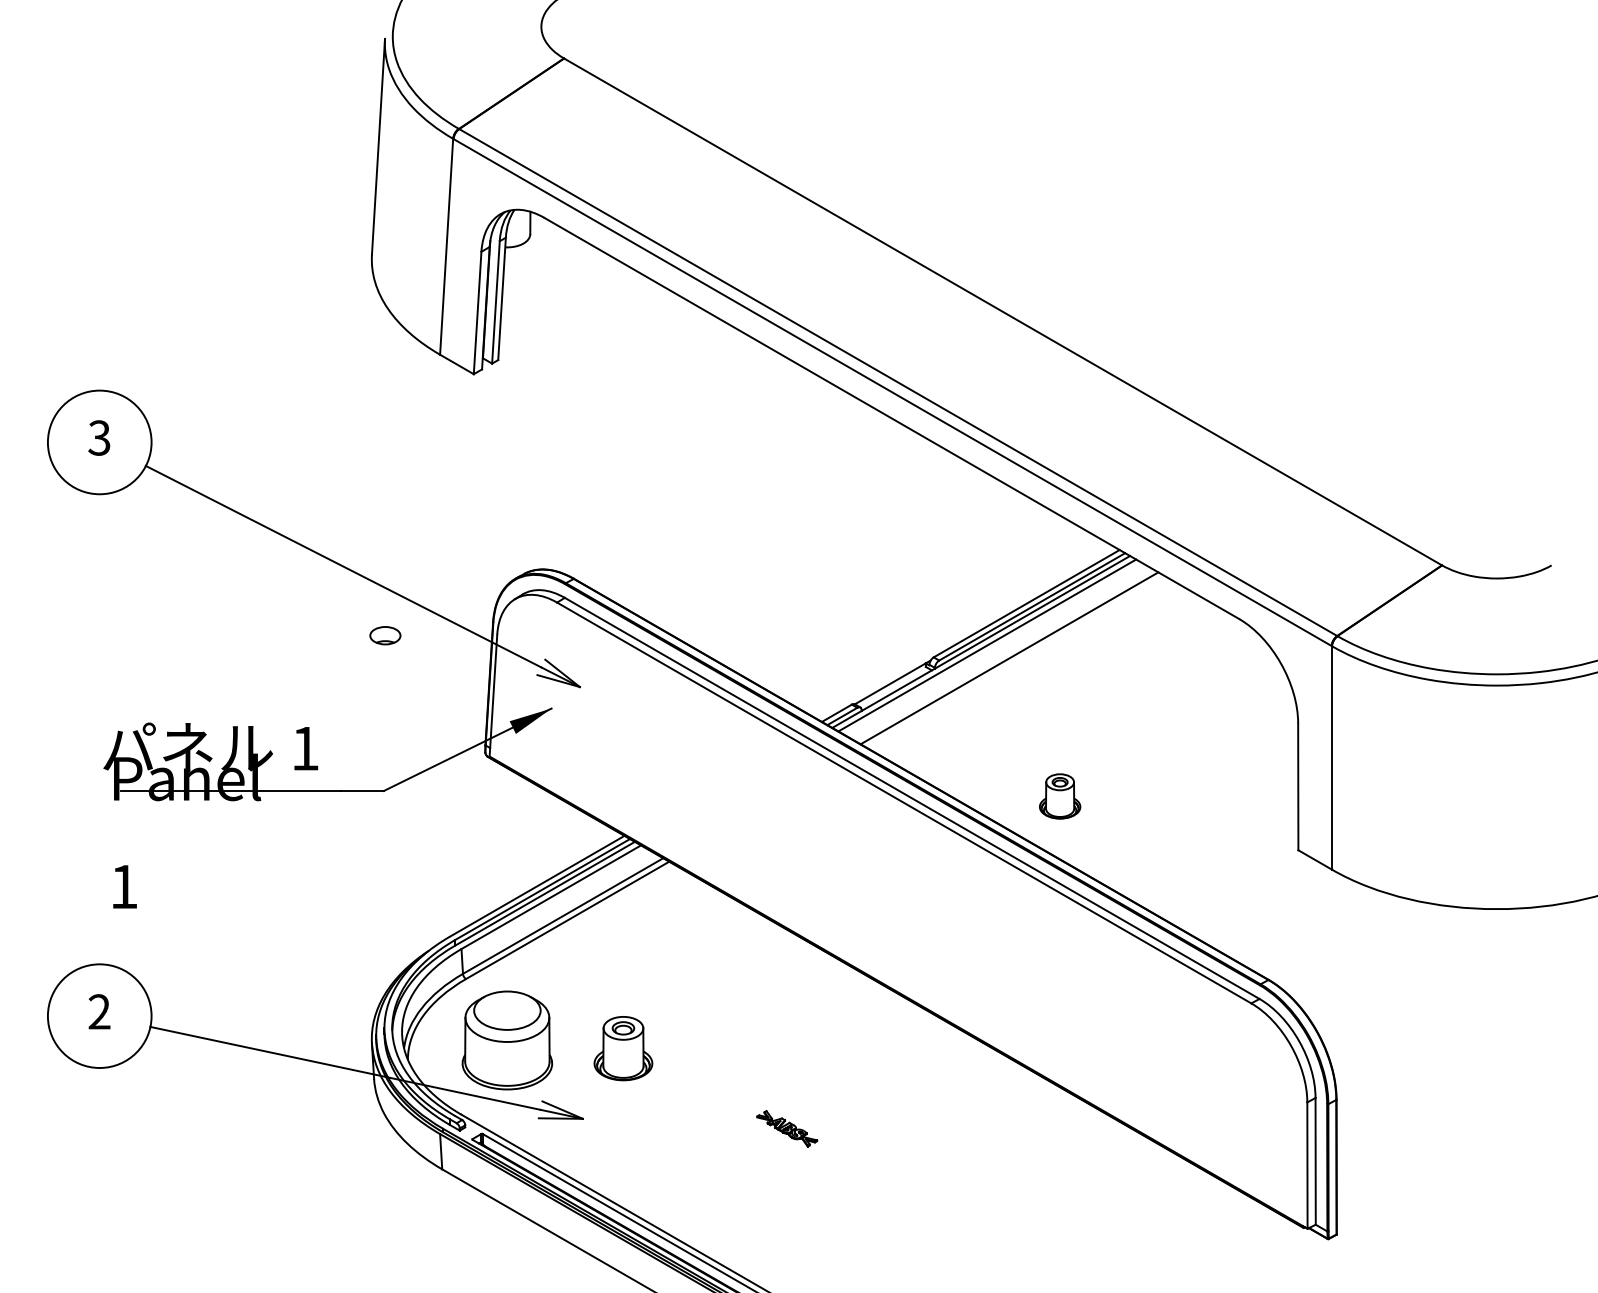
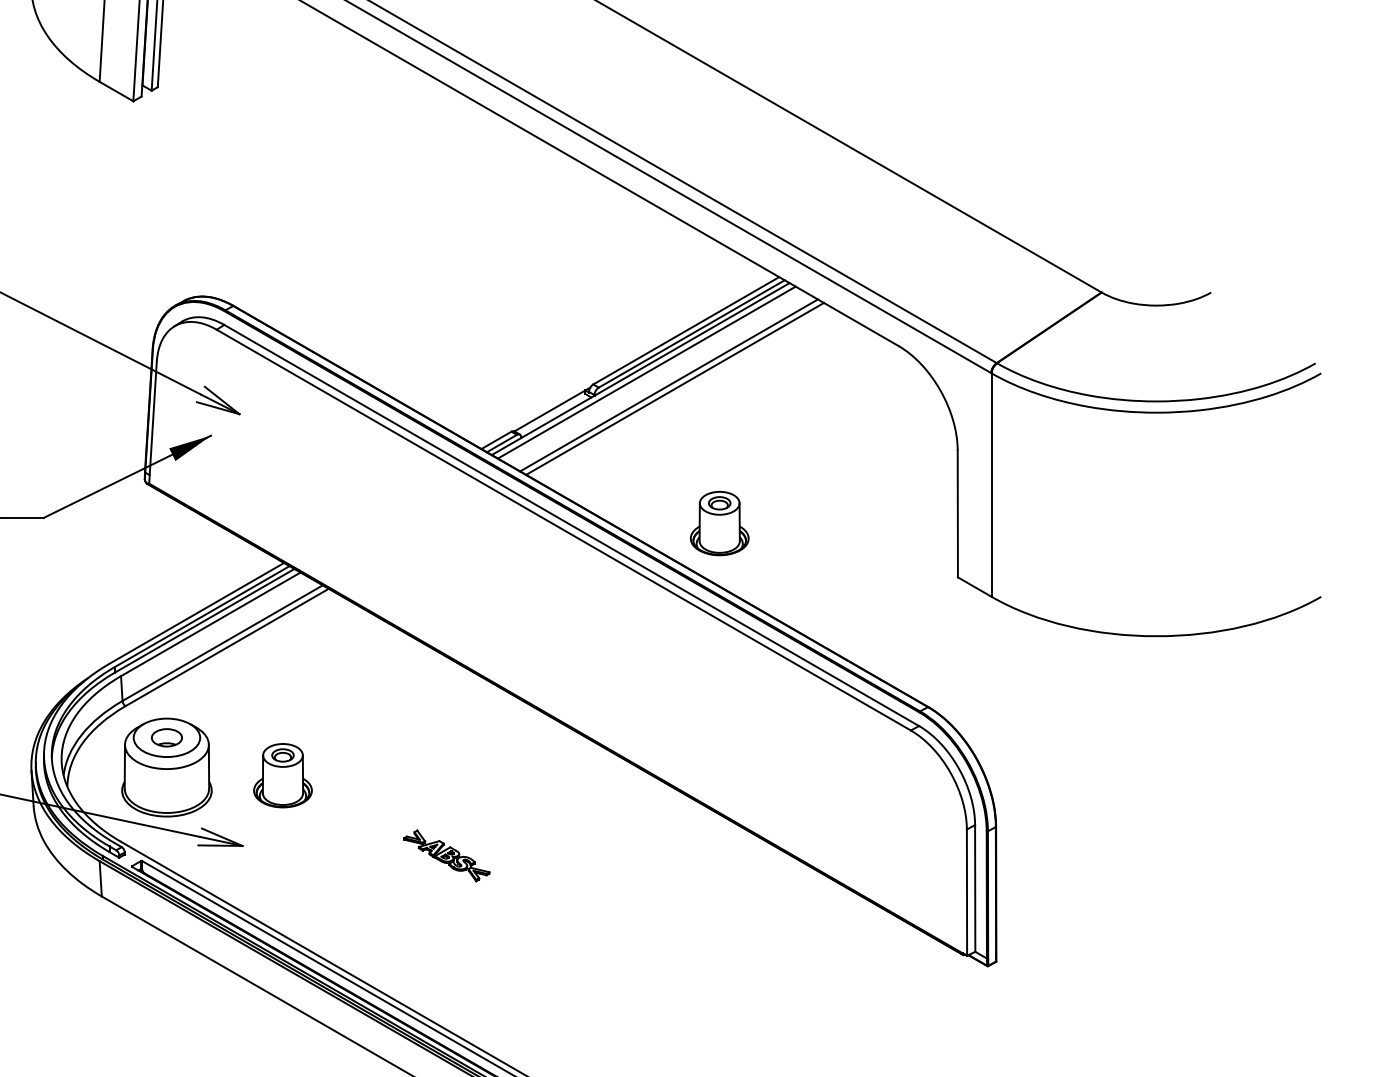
part: (385, 635) -> (167, 737), moved
line: (1015, 661) -> (675, 388), added
part: (1059, 796) -> (719, 523), size x1.43
part: (786, 1128) -> (446, 855), size x1.43

